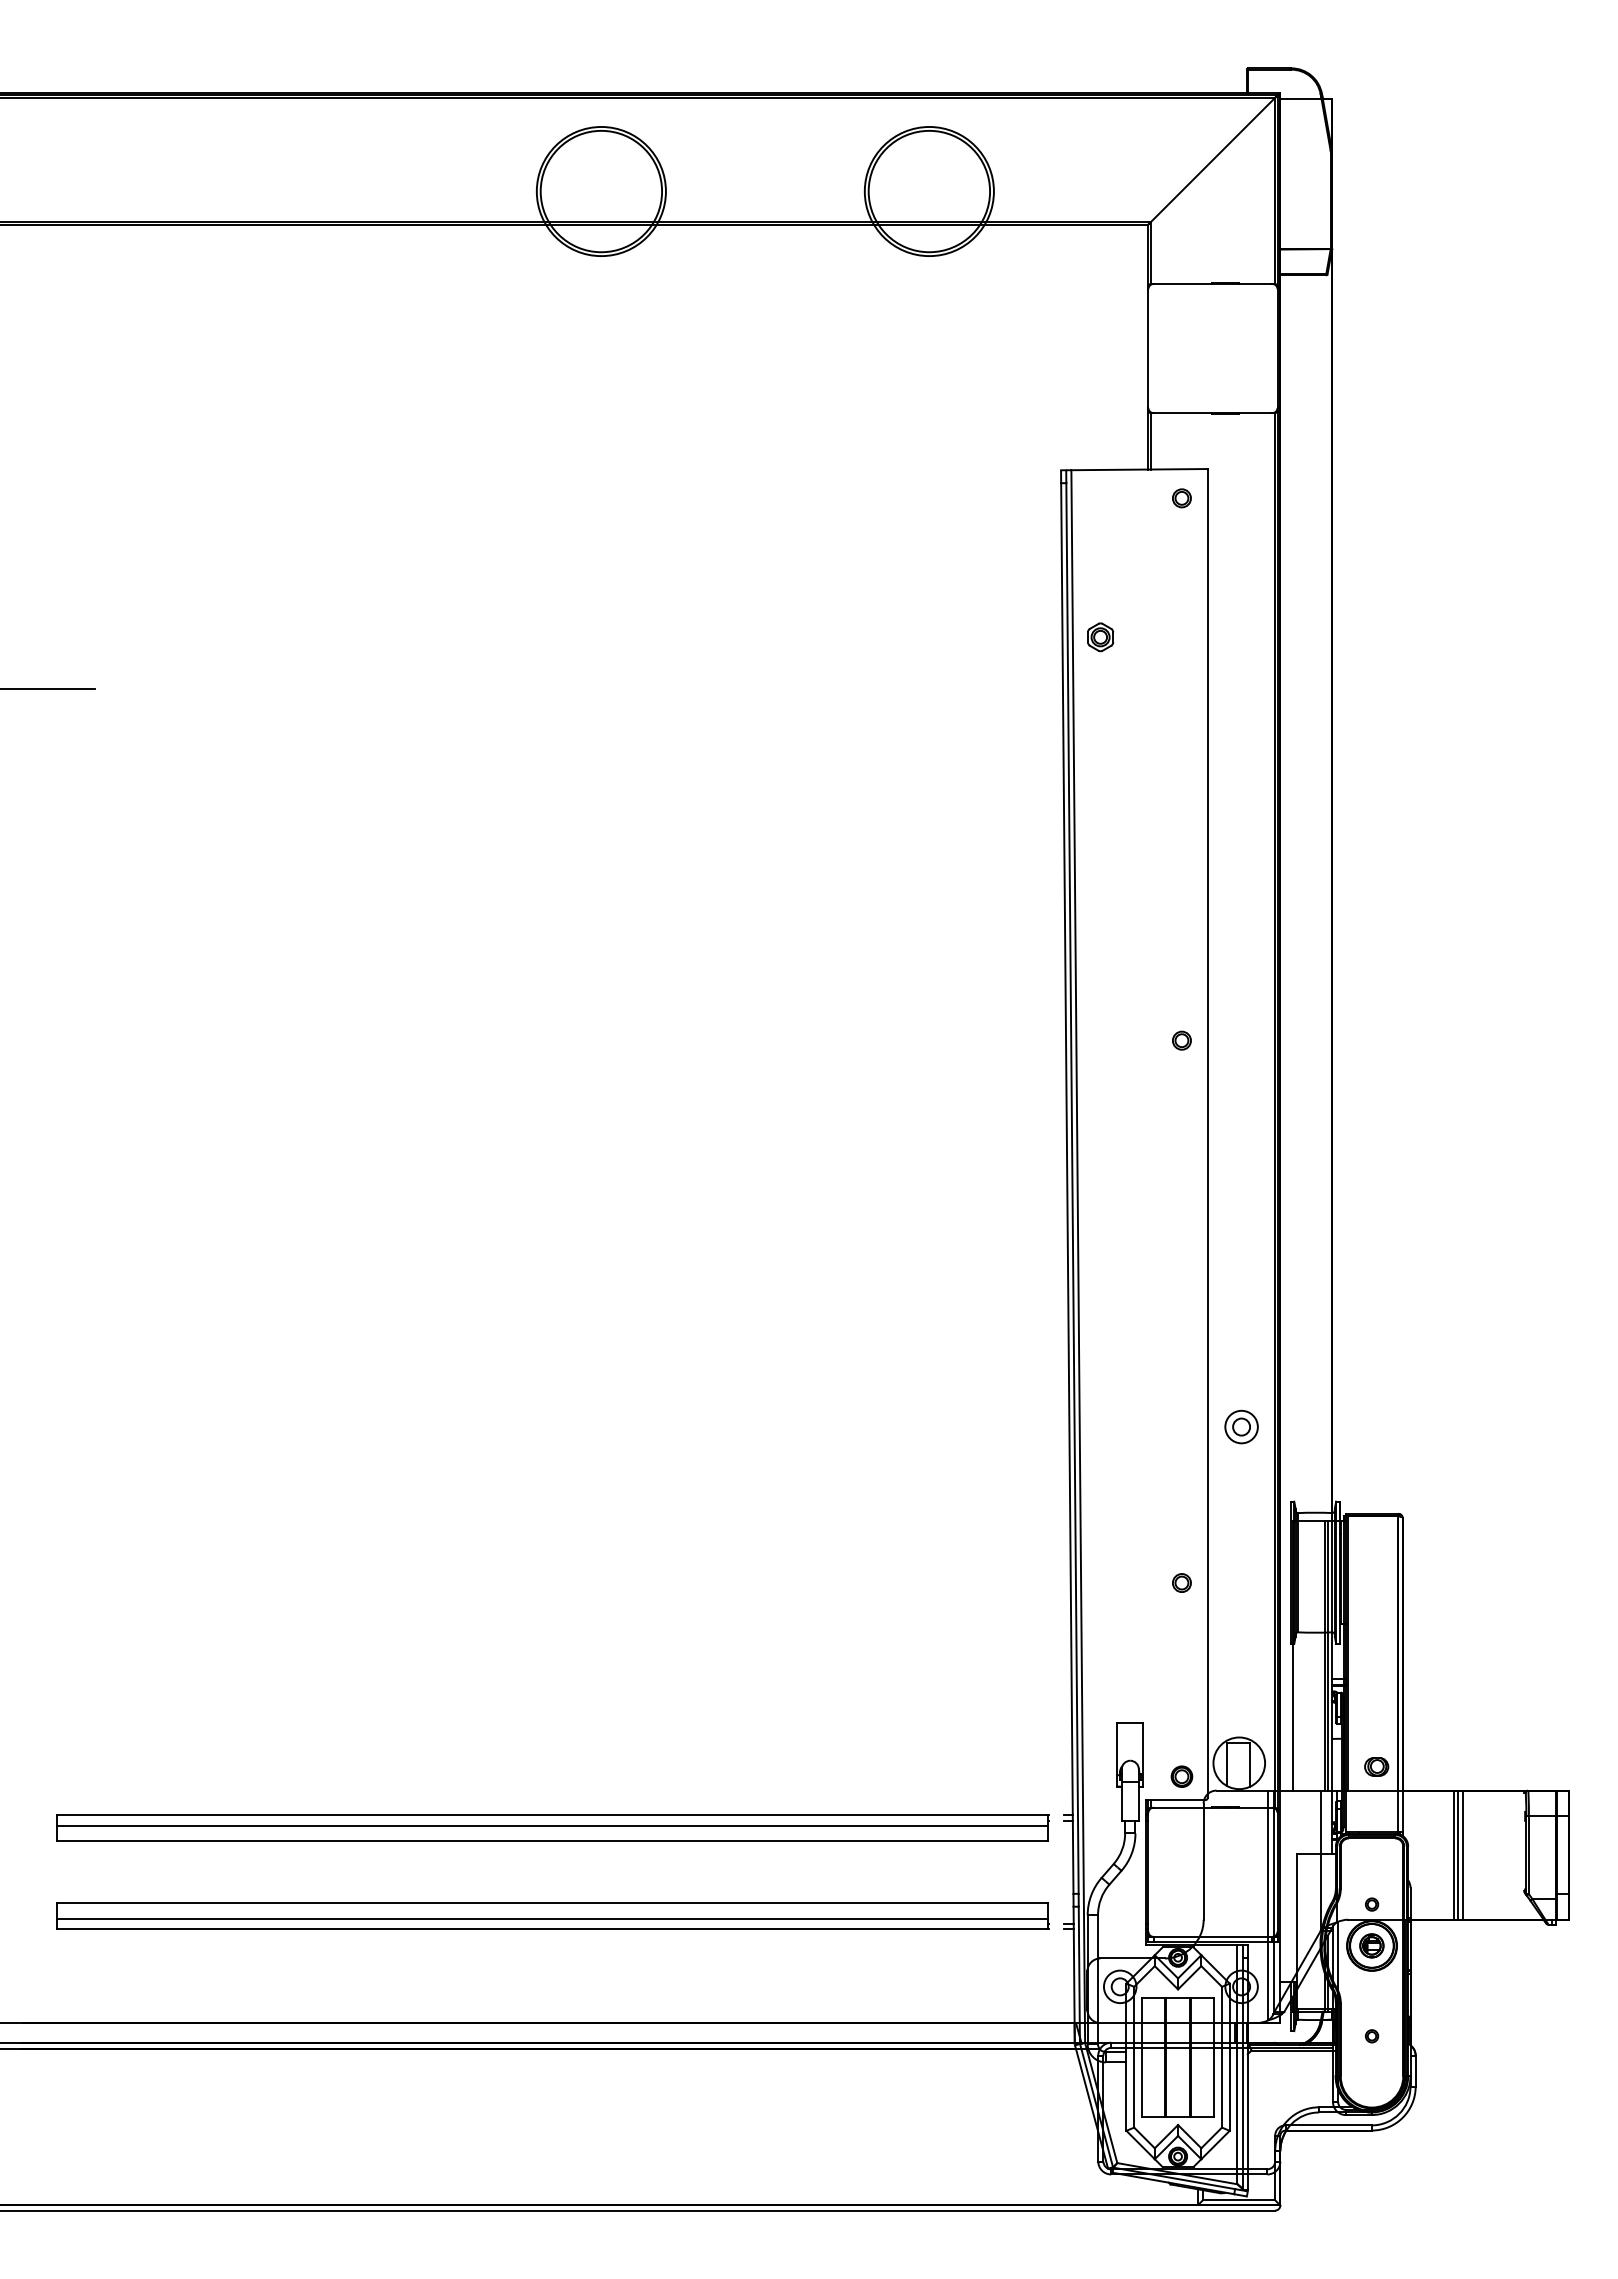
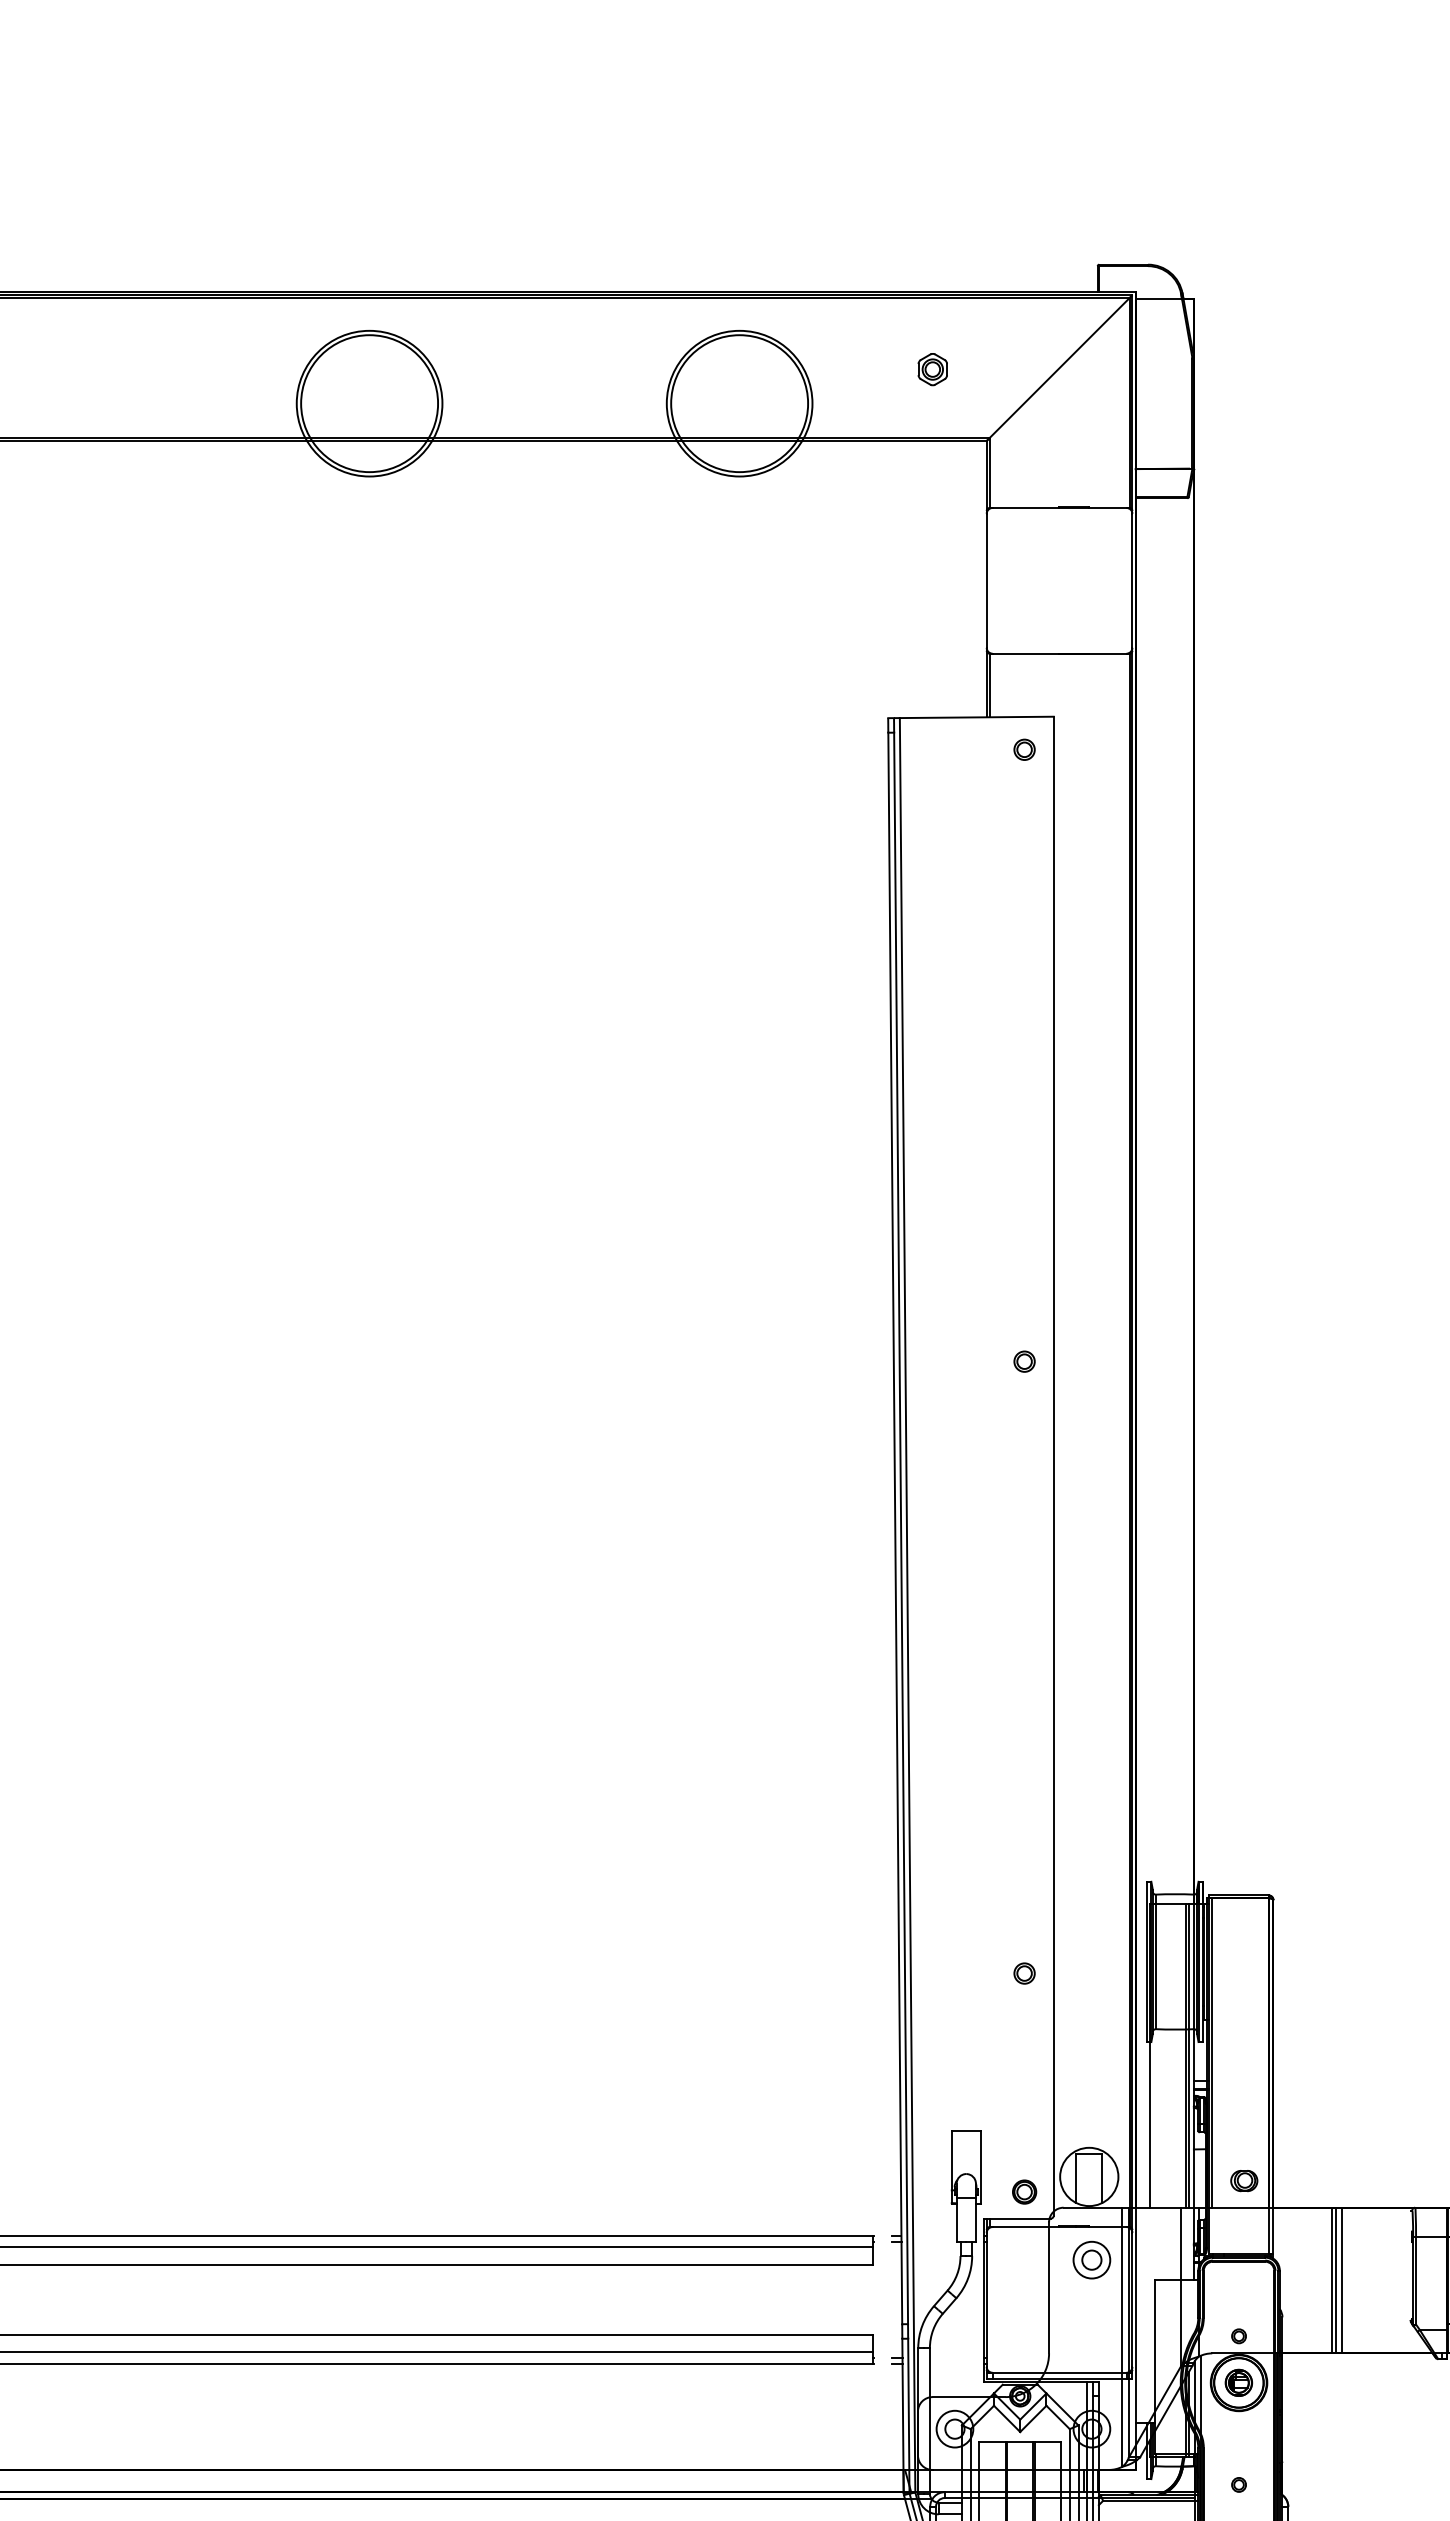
part: (1100, 637) -> (932, 369), moved
part: (1241, 1426) -> (1091, 2259), moved

